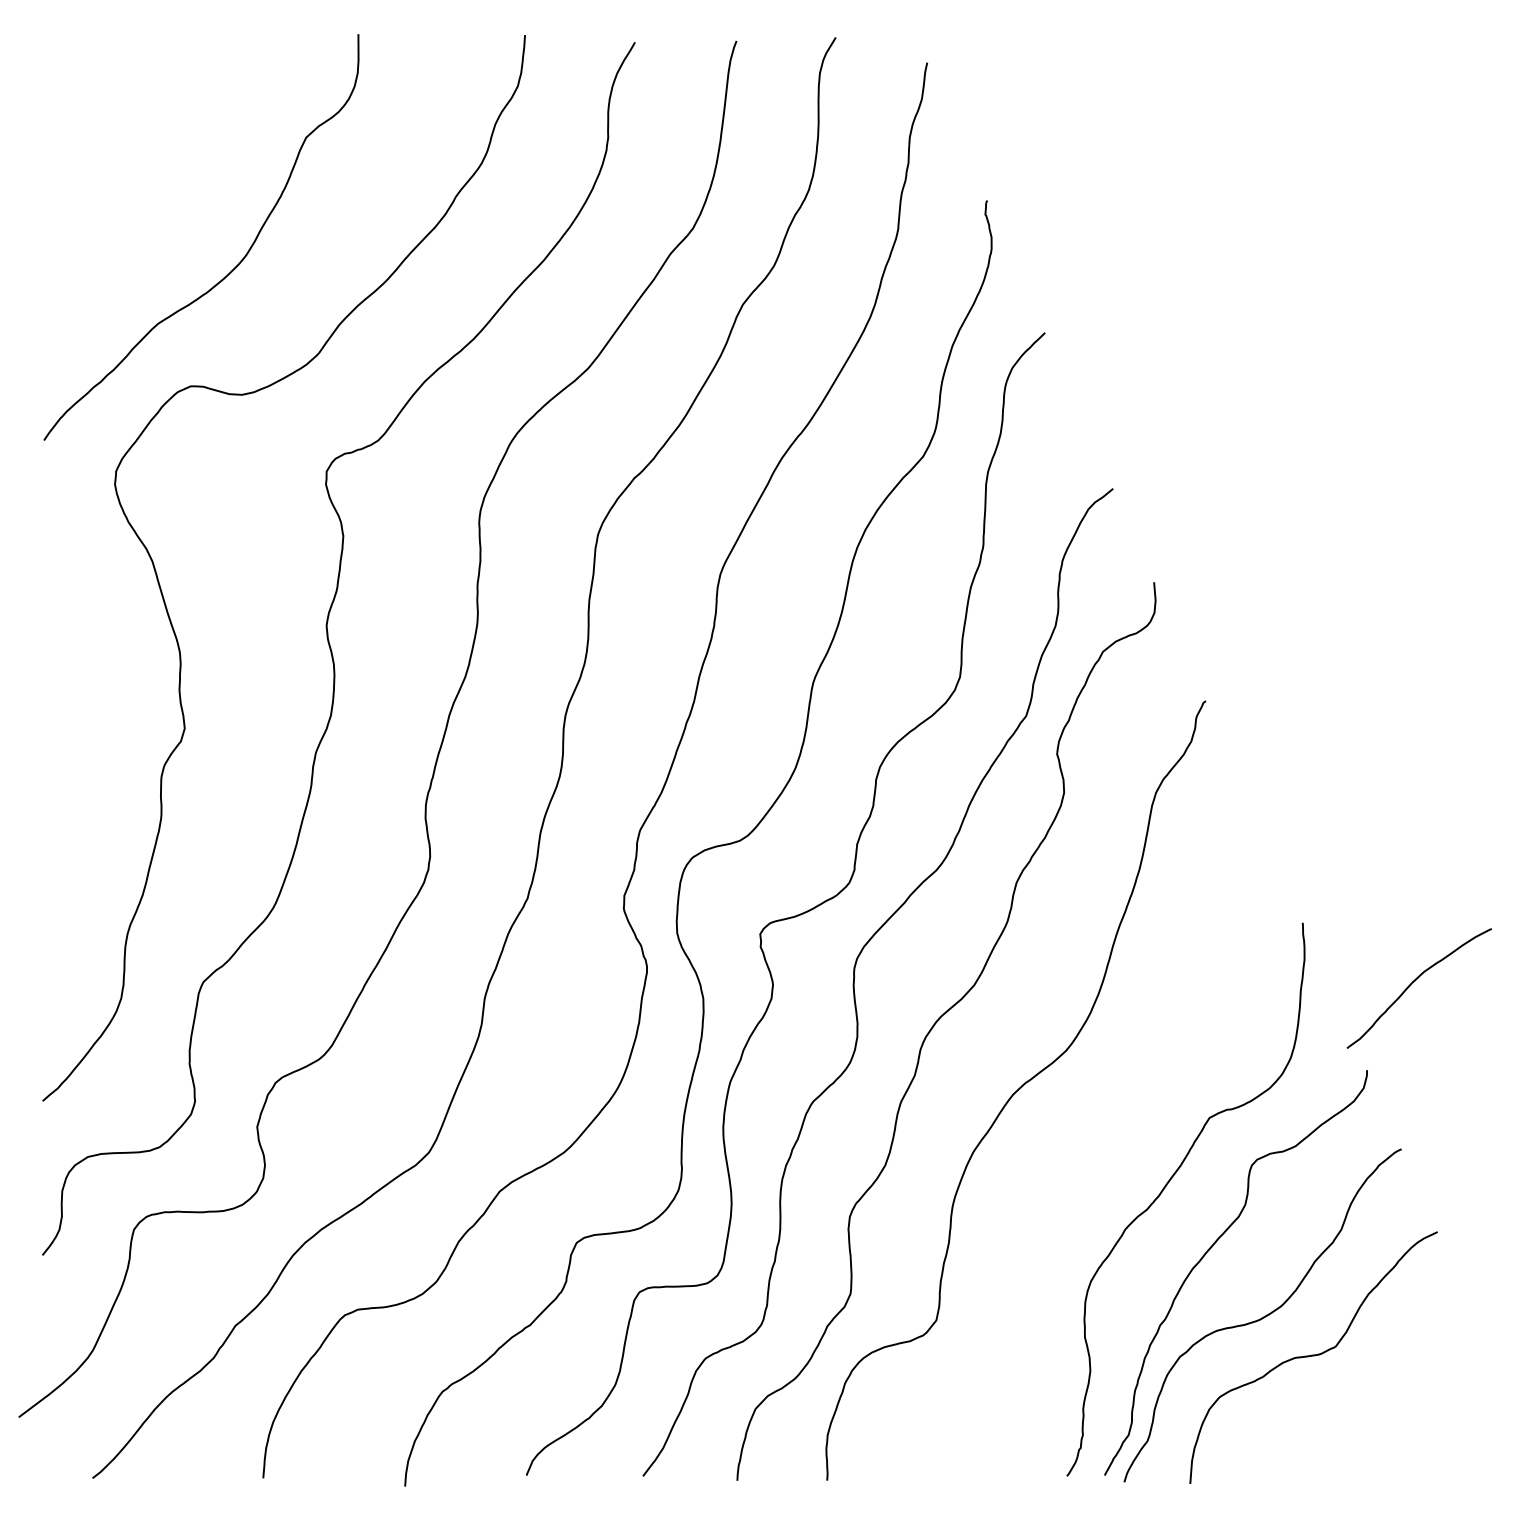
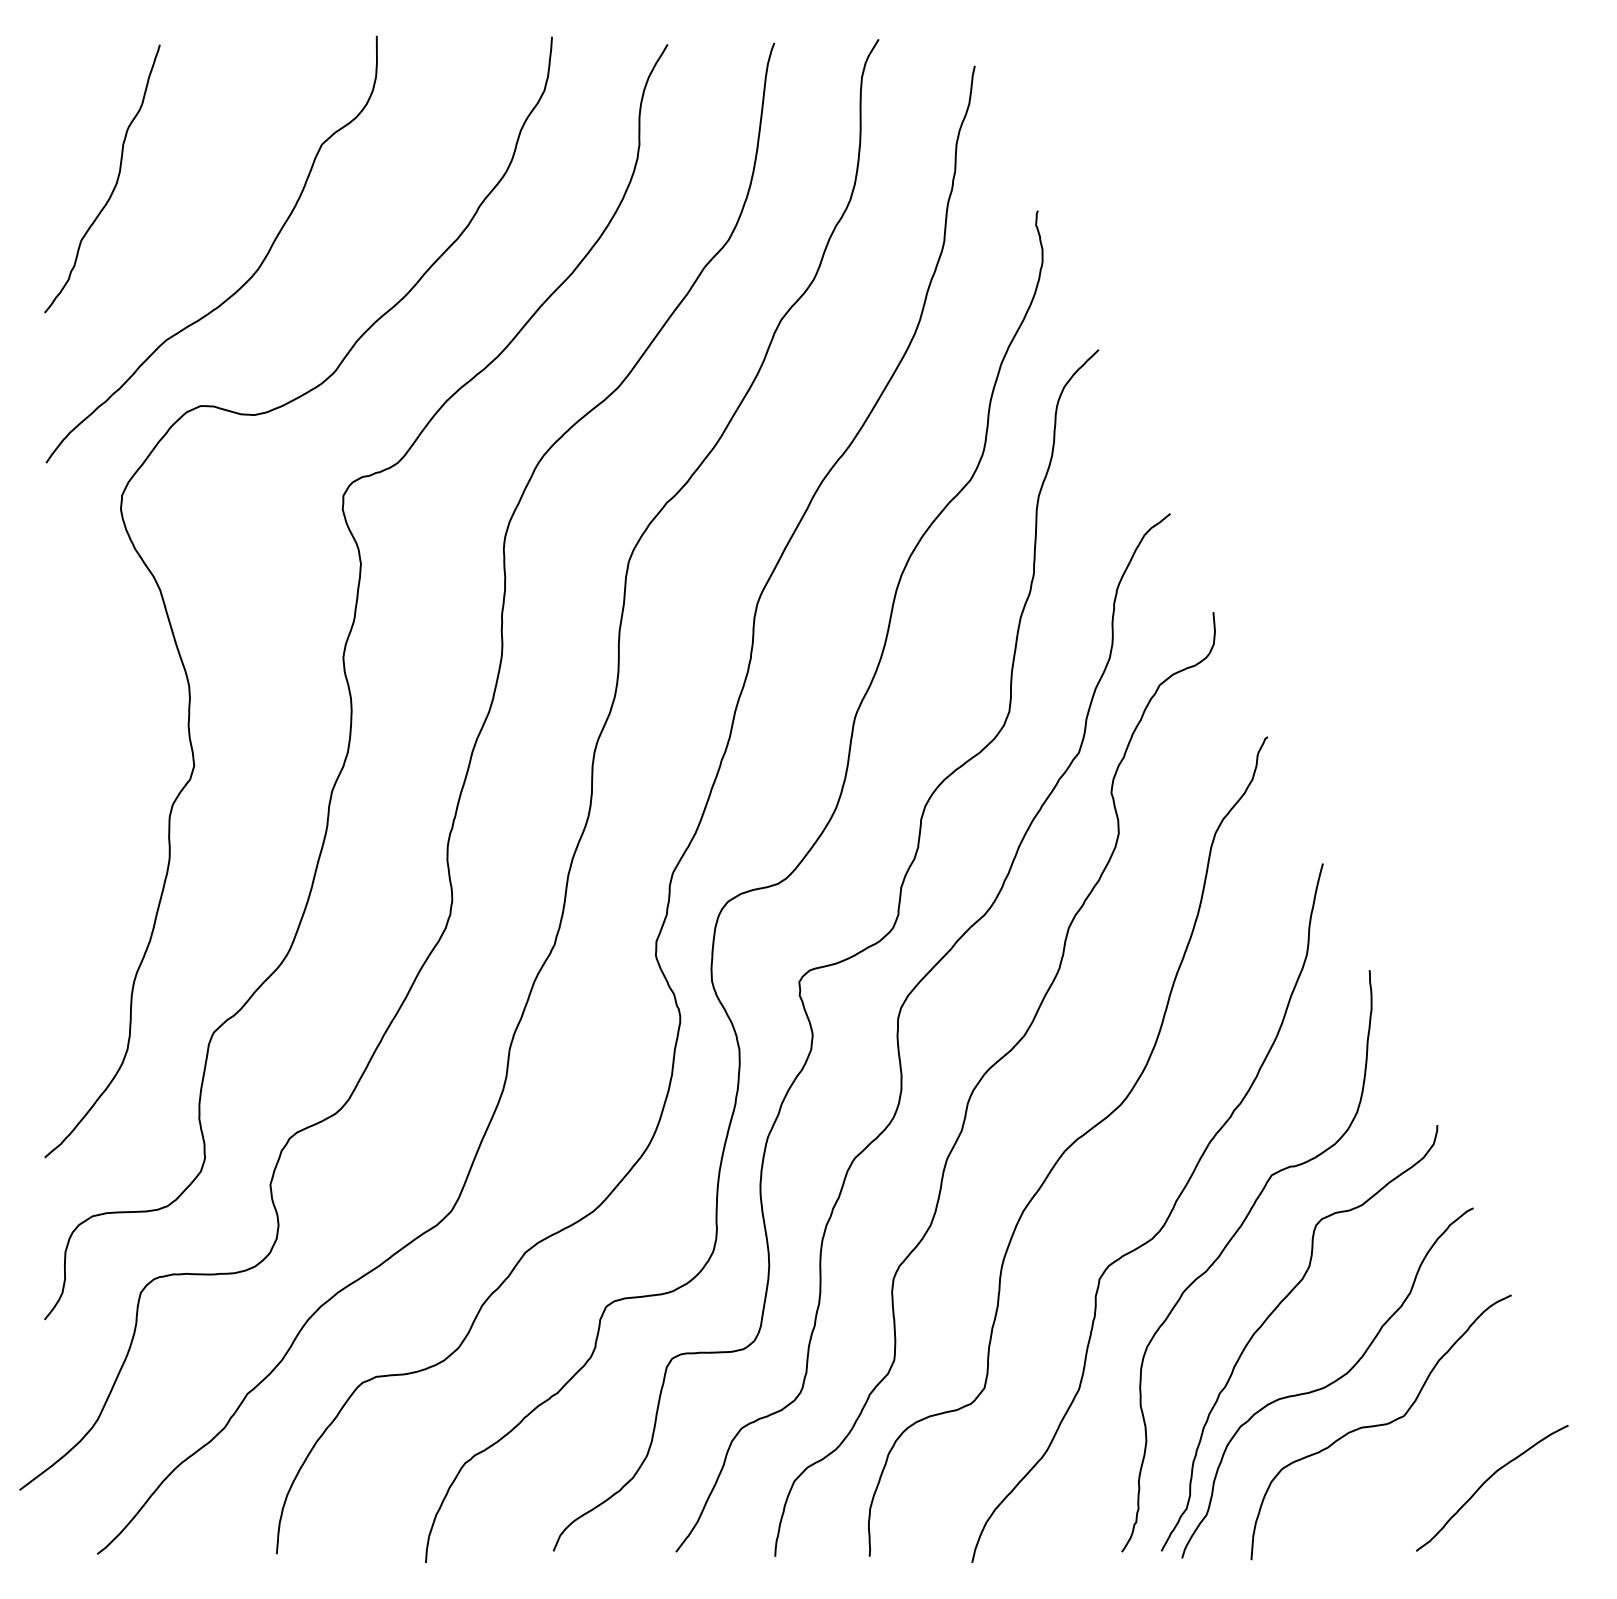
curve: (108, 176) -> (114, 185), added
curve: (1413, 983) -> (1486, 1482), moved
curve: (1108, 1160) -> (1165, 1220), added

